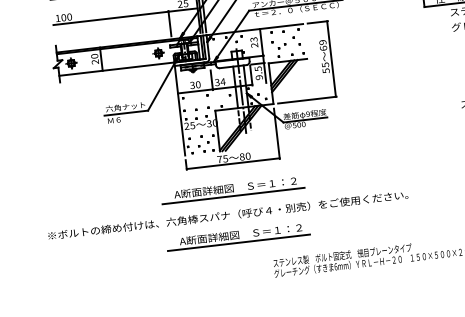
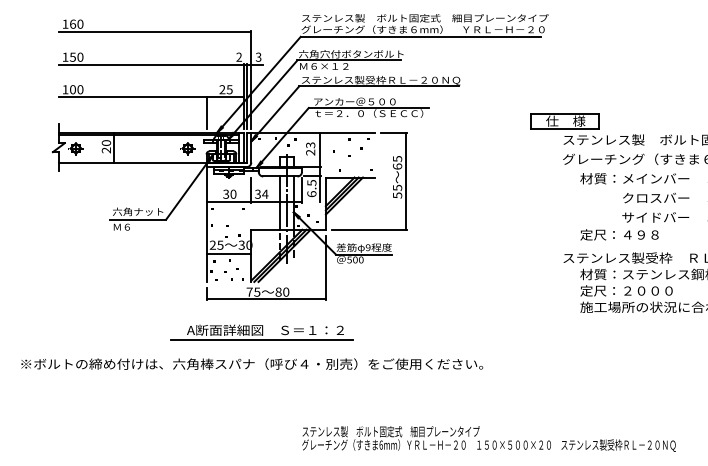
text: (322, 42) -> (397, 159), 69 -> 65
text: (259, 77) -> (311, 194), 9.5 -> 6.5
line: (199, 131) -> (228, 253), added
part: (237, 236) -> (261, 392), removed

